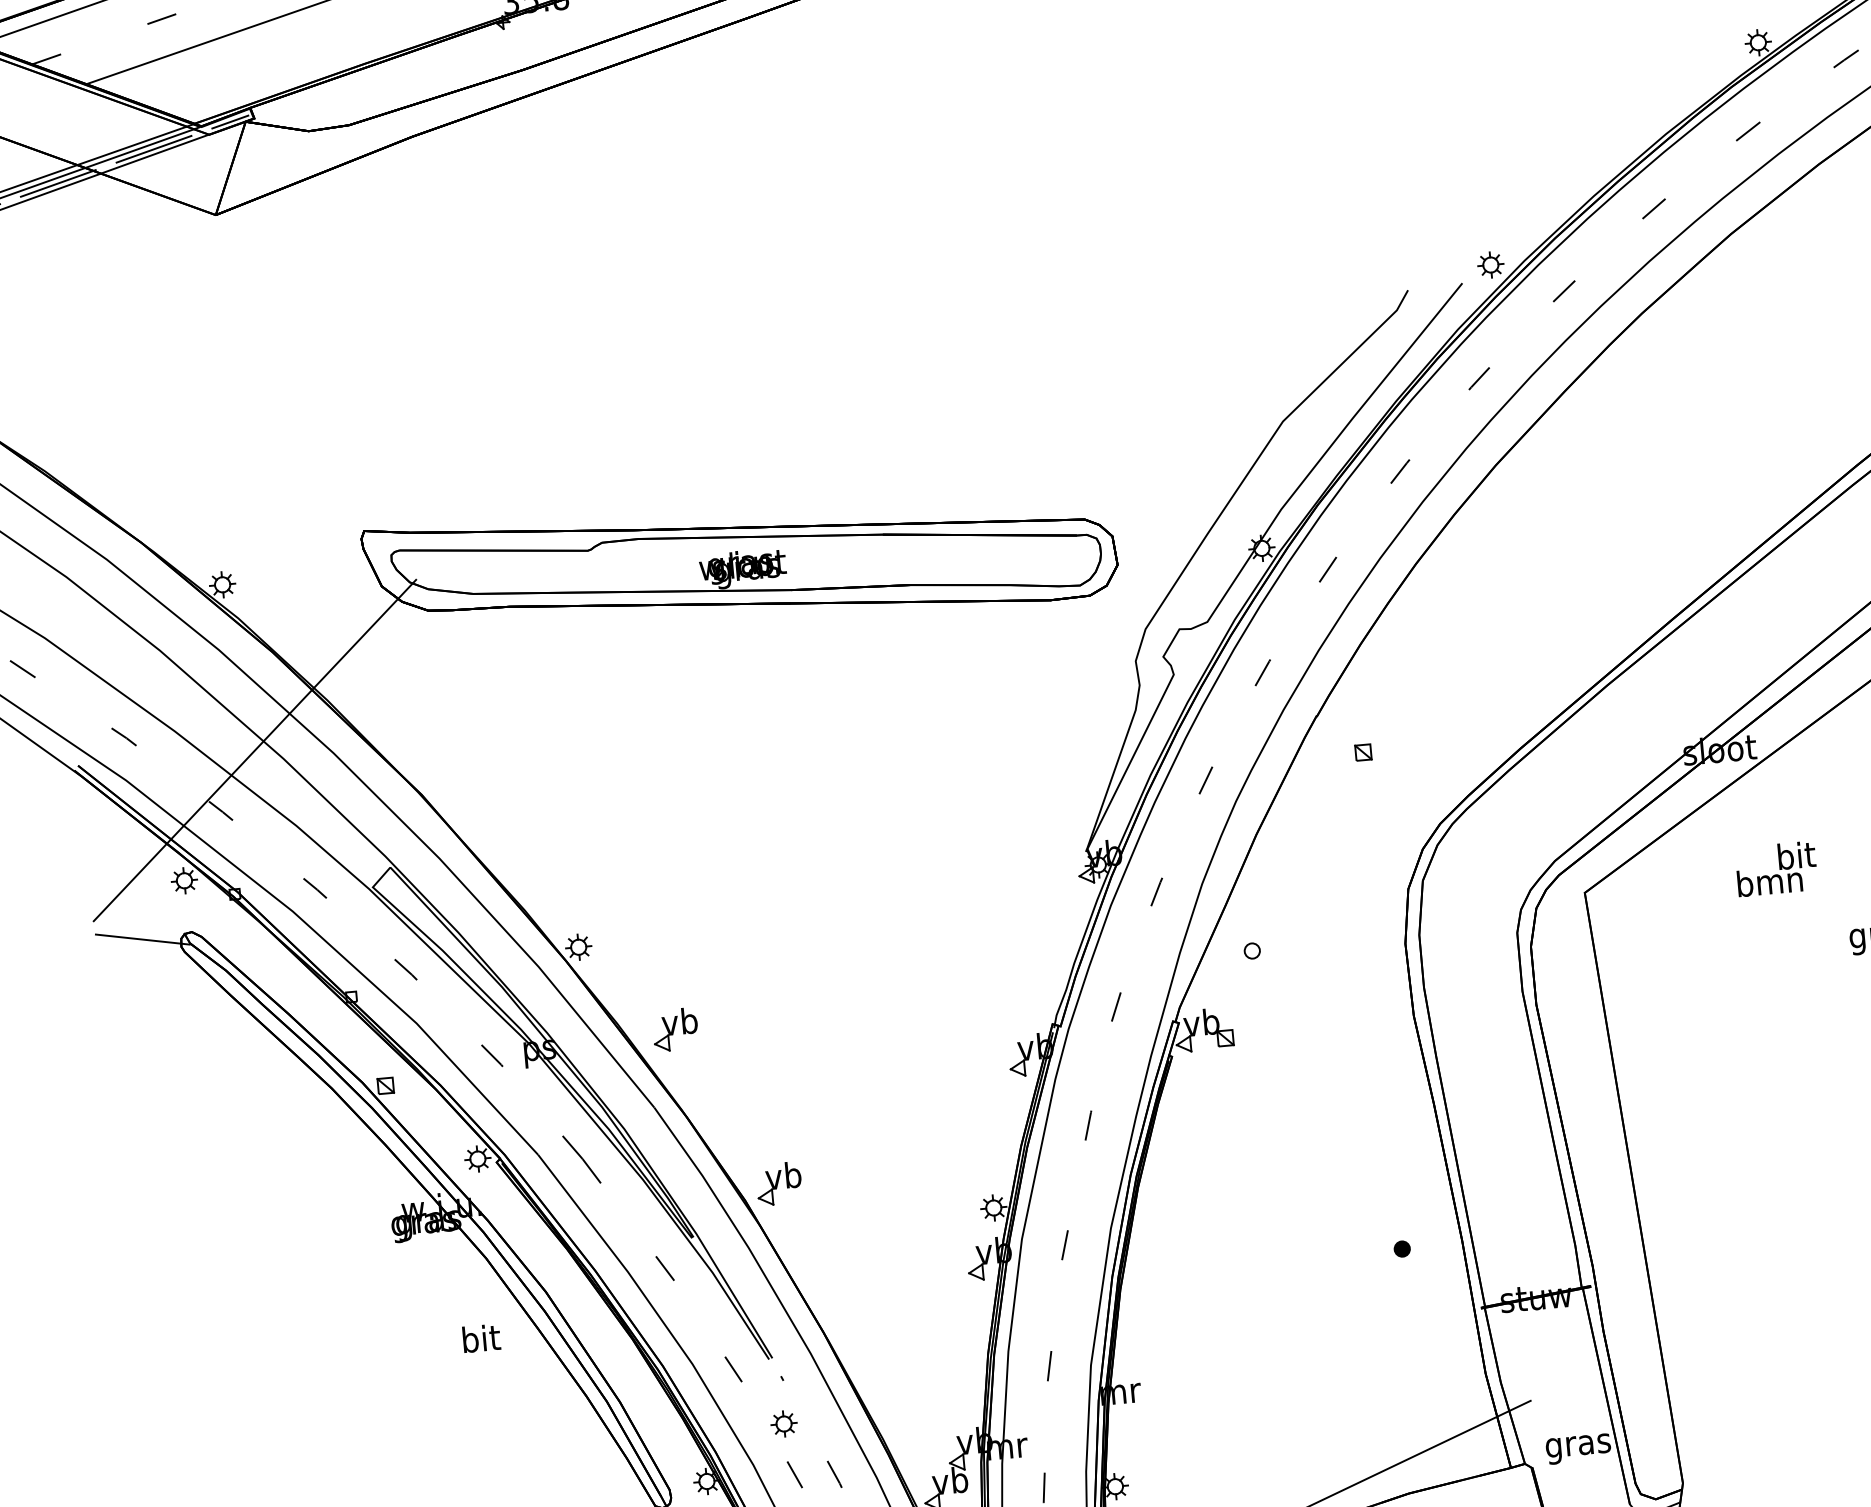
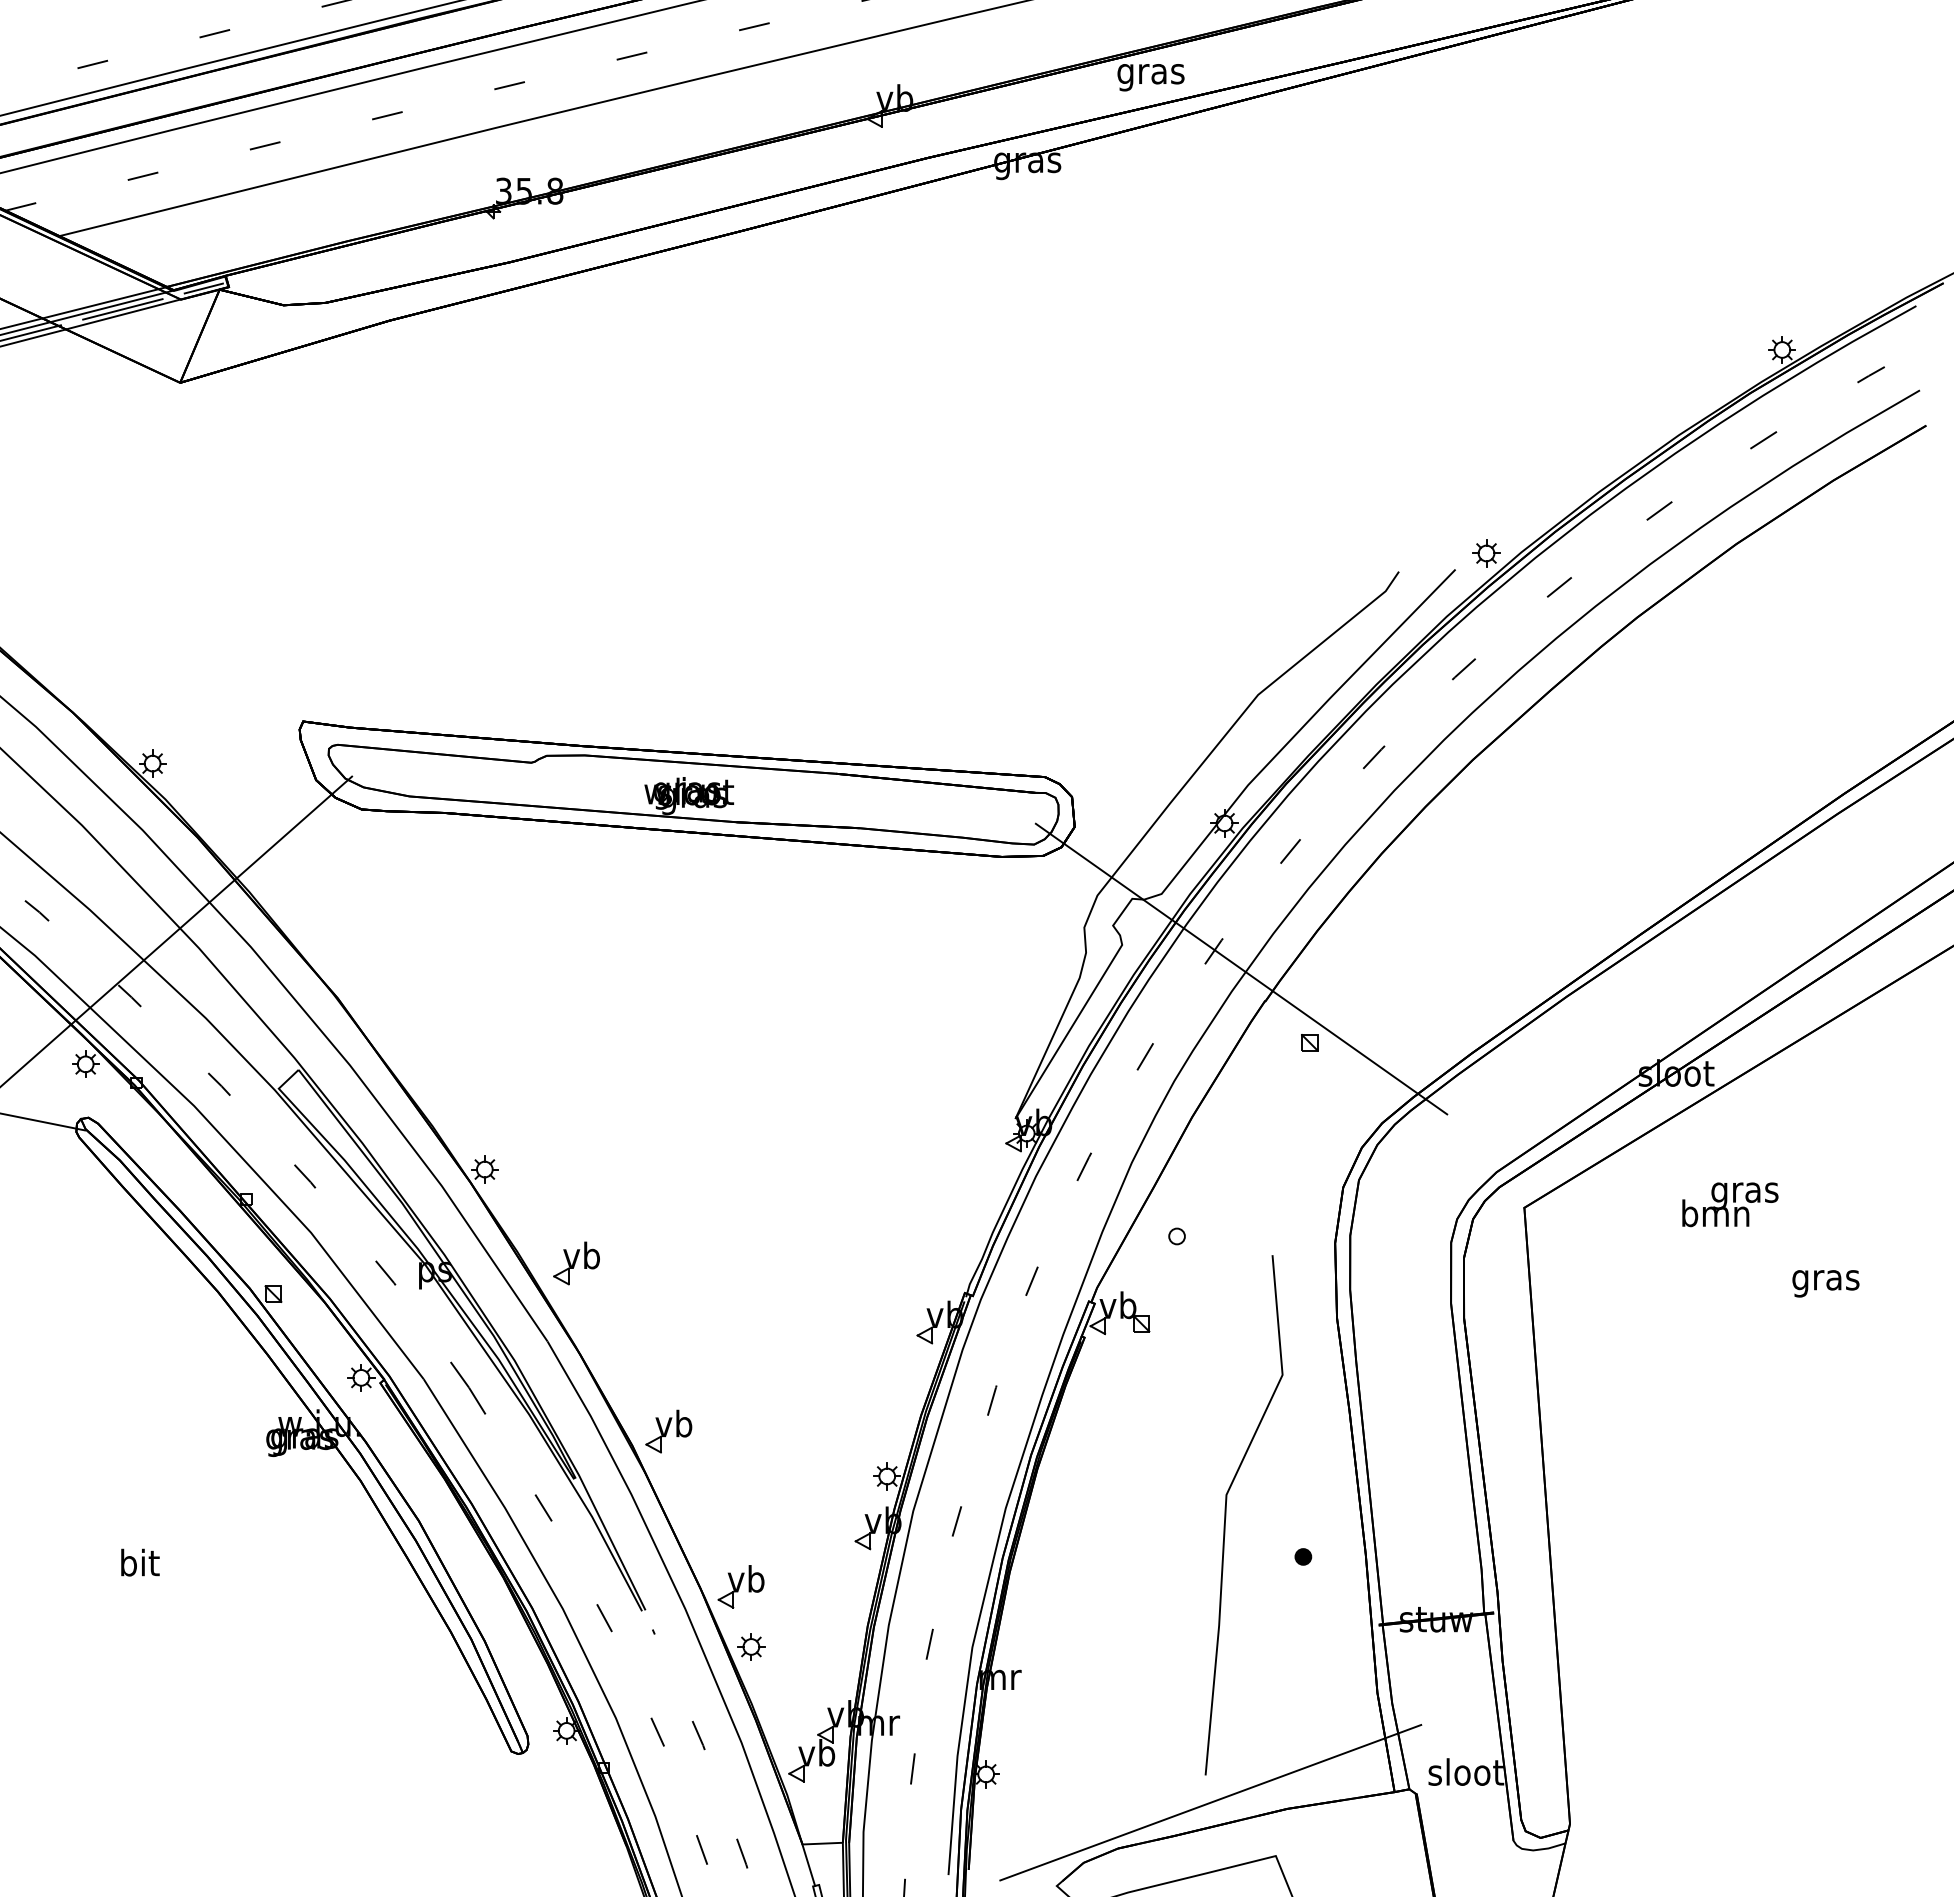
line: (1290, 686) -> (1241, 968), added
text: (1795, 858) -> (1744, 1192), bit -> gras
line: (1324, 1215) -> (1226, 1515), added
part: (861, 1326) -> (740, 1586), added
text: (481, 1338) -> (140, 1562), moved
part: (784, 1423) -> (751, 1646), moved
text: (1578, 1445) -> (1466, 1775), gras -> sloot

